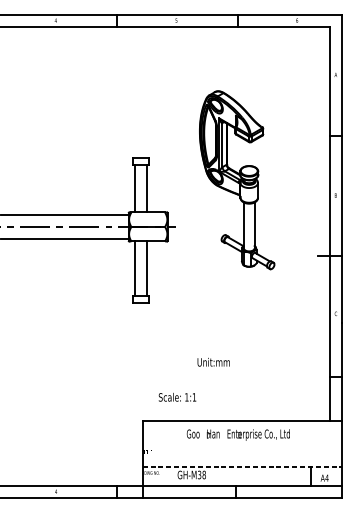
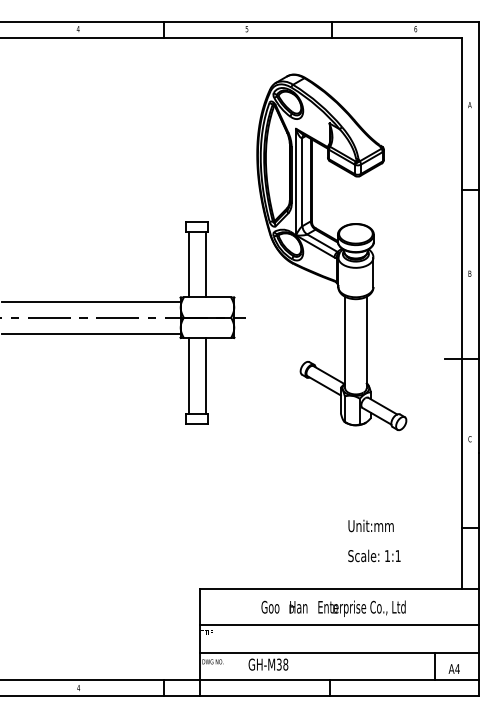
part: (236, 180) -> (331, 252), size x1.43
text: (213, 361) -> (370, 525), moved
text: (177, 396) -> (374, 555), moved
line: (242, 446) -> (339, 624), added
line: (242, 467) -> (339, 653), dashed -> solid

